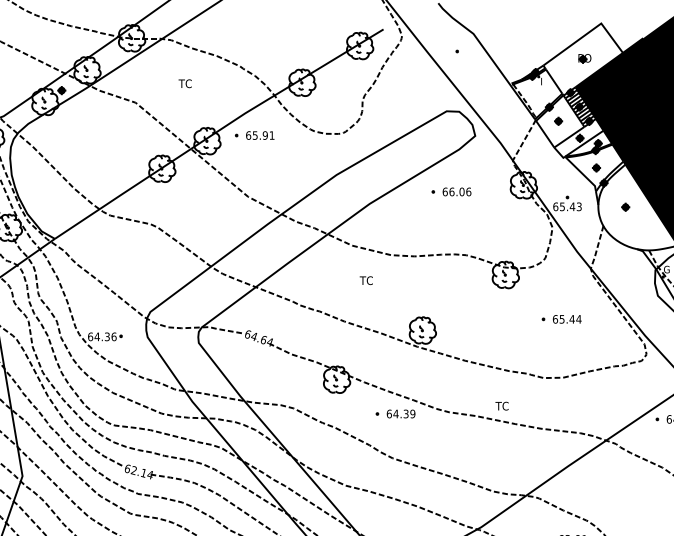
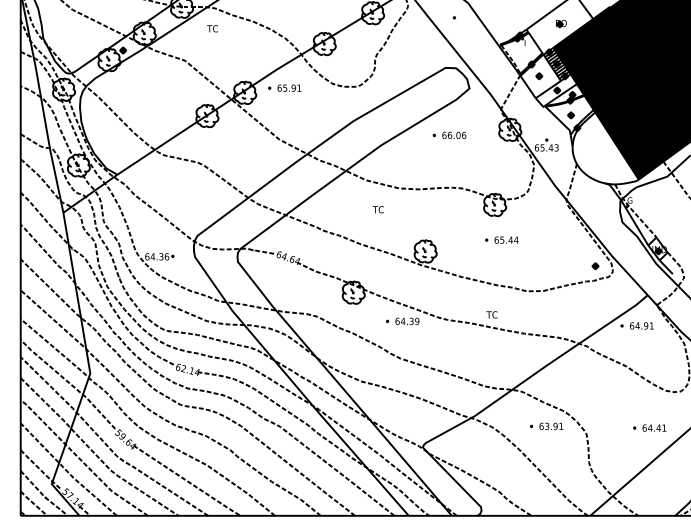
text: (185, 83) -> (212, 28), moved
part: (625, 206) -> (595, 265), moved
part: (561, 318) -> (501, 239), moved

